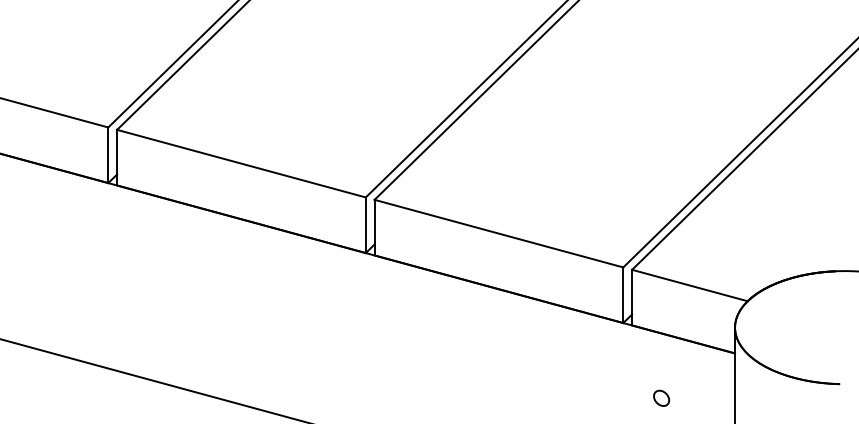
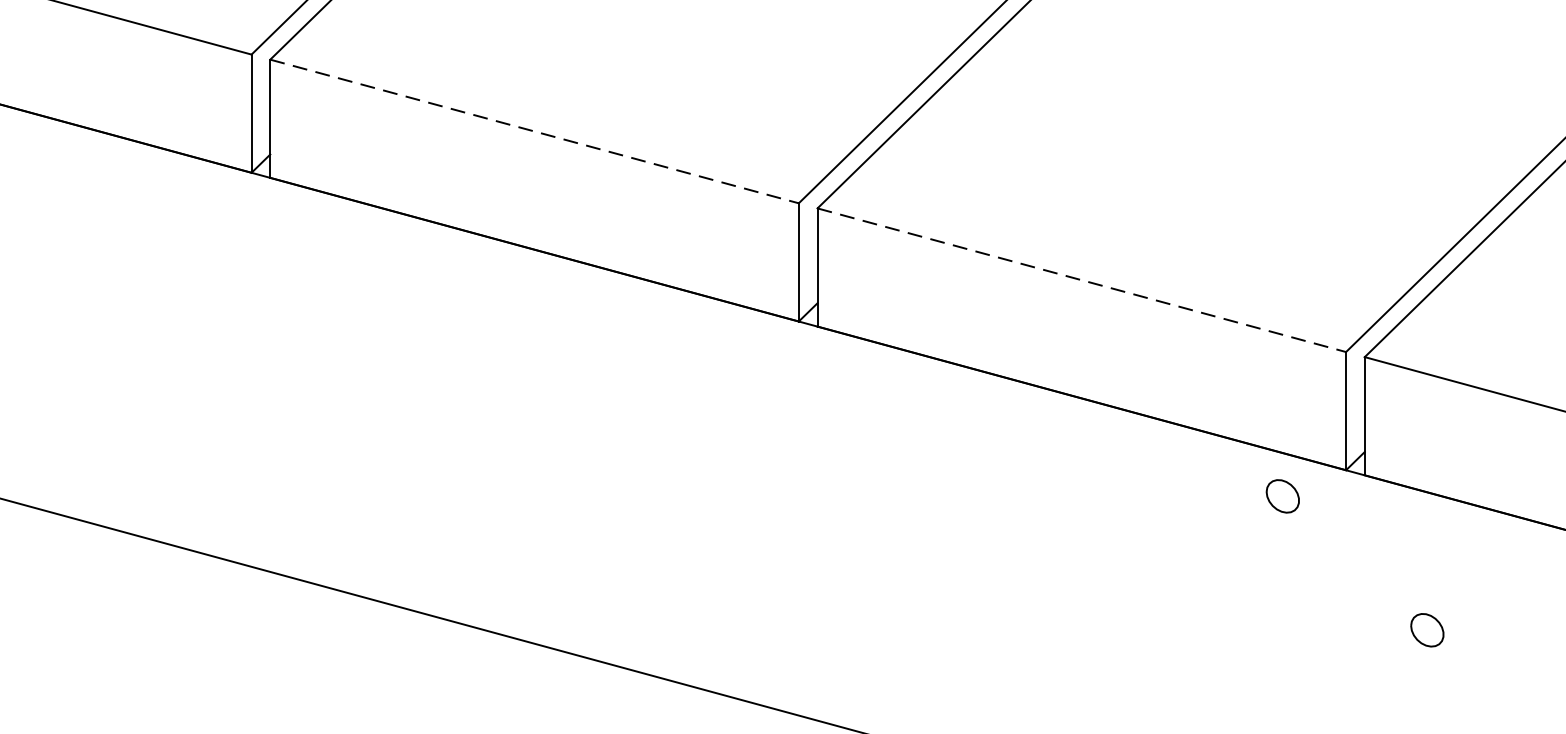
line: (241, 163) -> (534, 131), solid -> dashed
line: (498, 233) -> (1080, 279), solid -> dashed
part: (593, 334) -> (1282, 494), added

